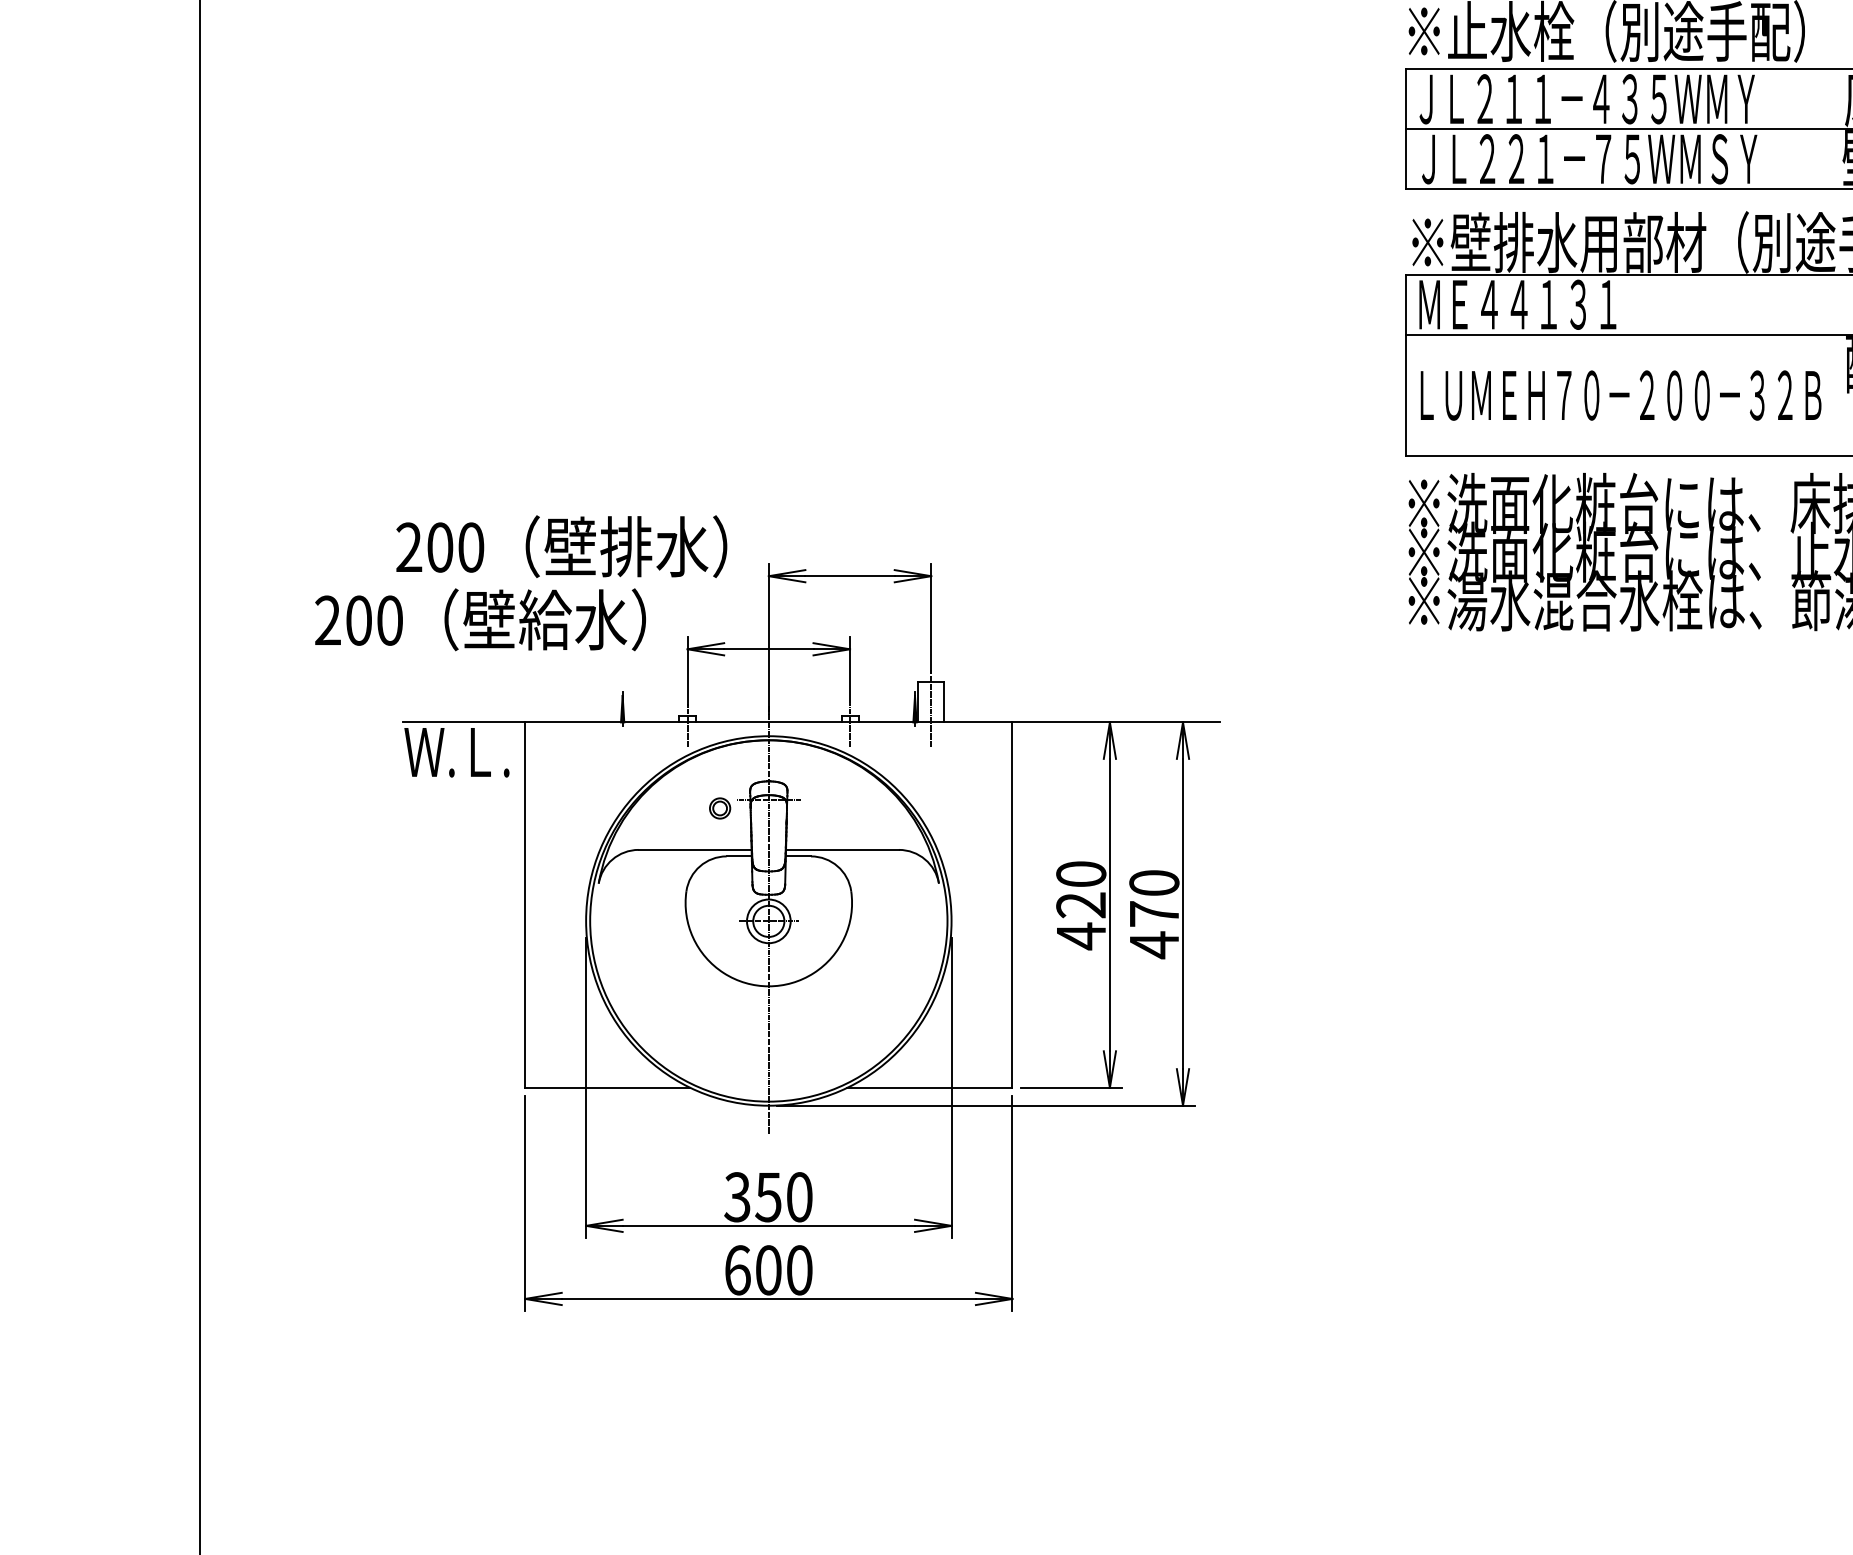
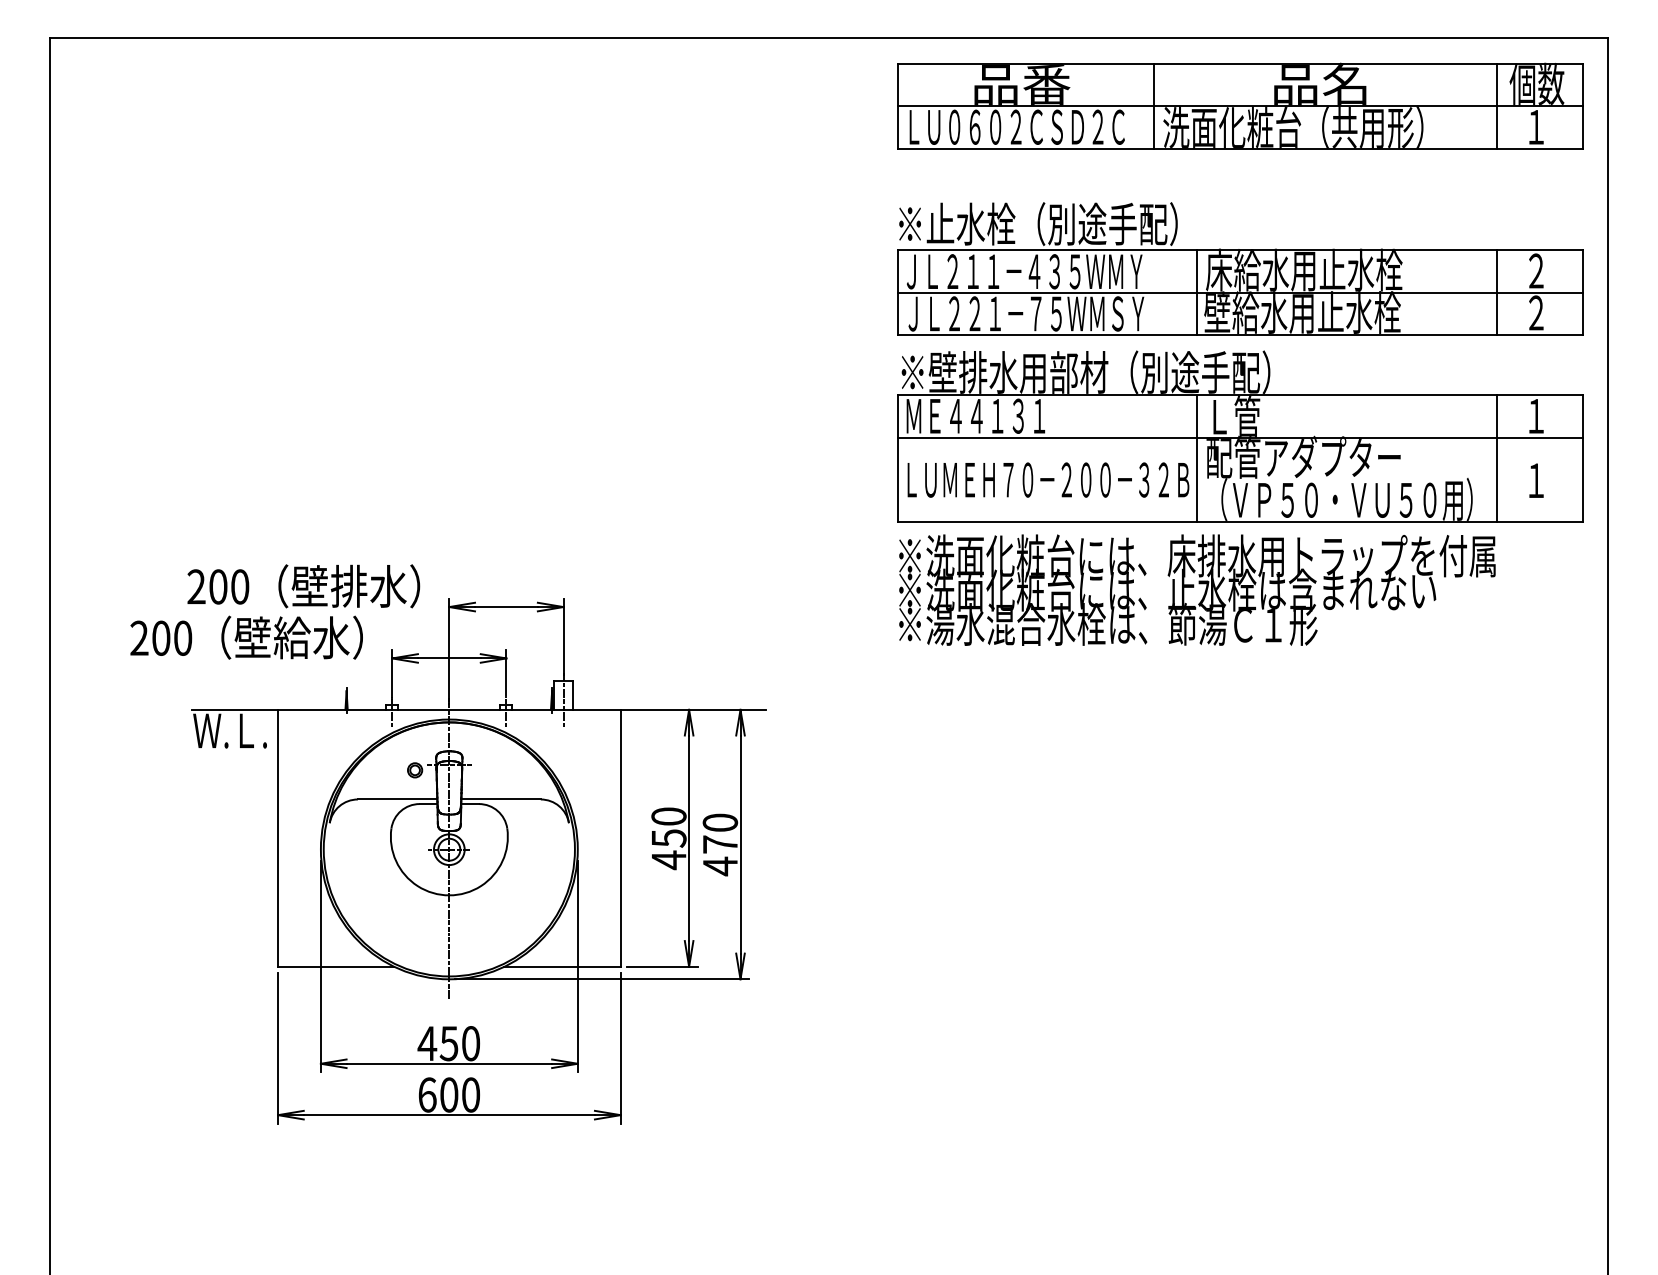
line: (1833, 128) -> (1197, 292), added
line: (1833, 364) -> (1197, 458), added
text: (1080, 905) -> (668, 838), 420 -> 450
text: (737, 1197) -> (427, 1043), 350 -> 450

